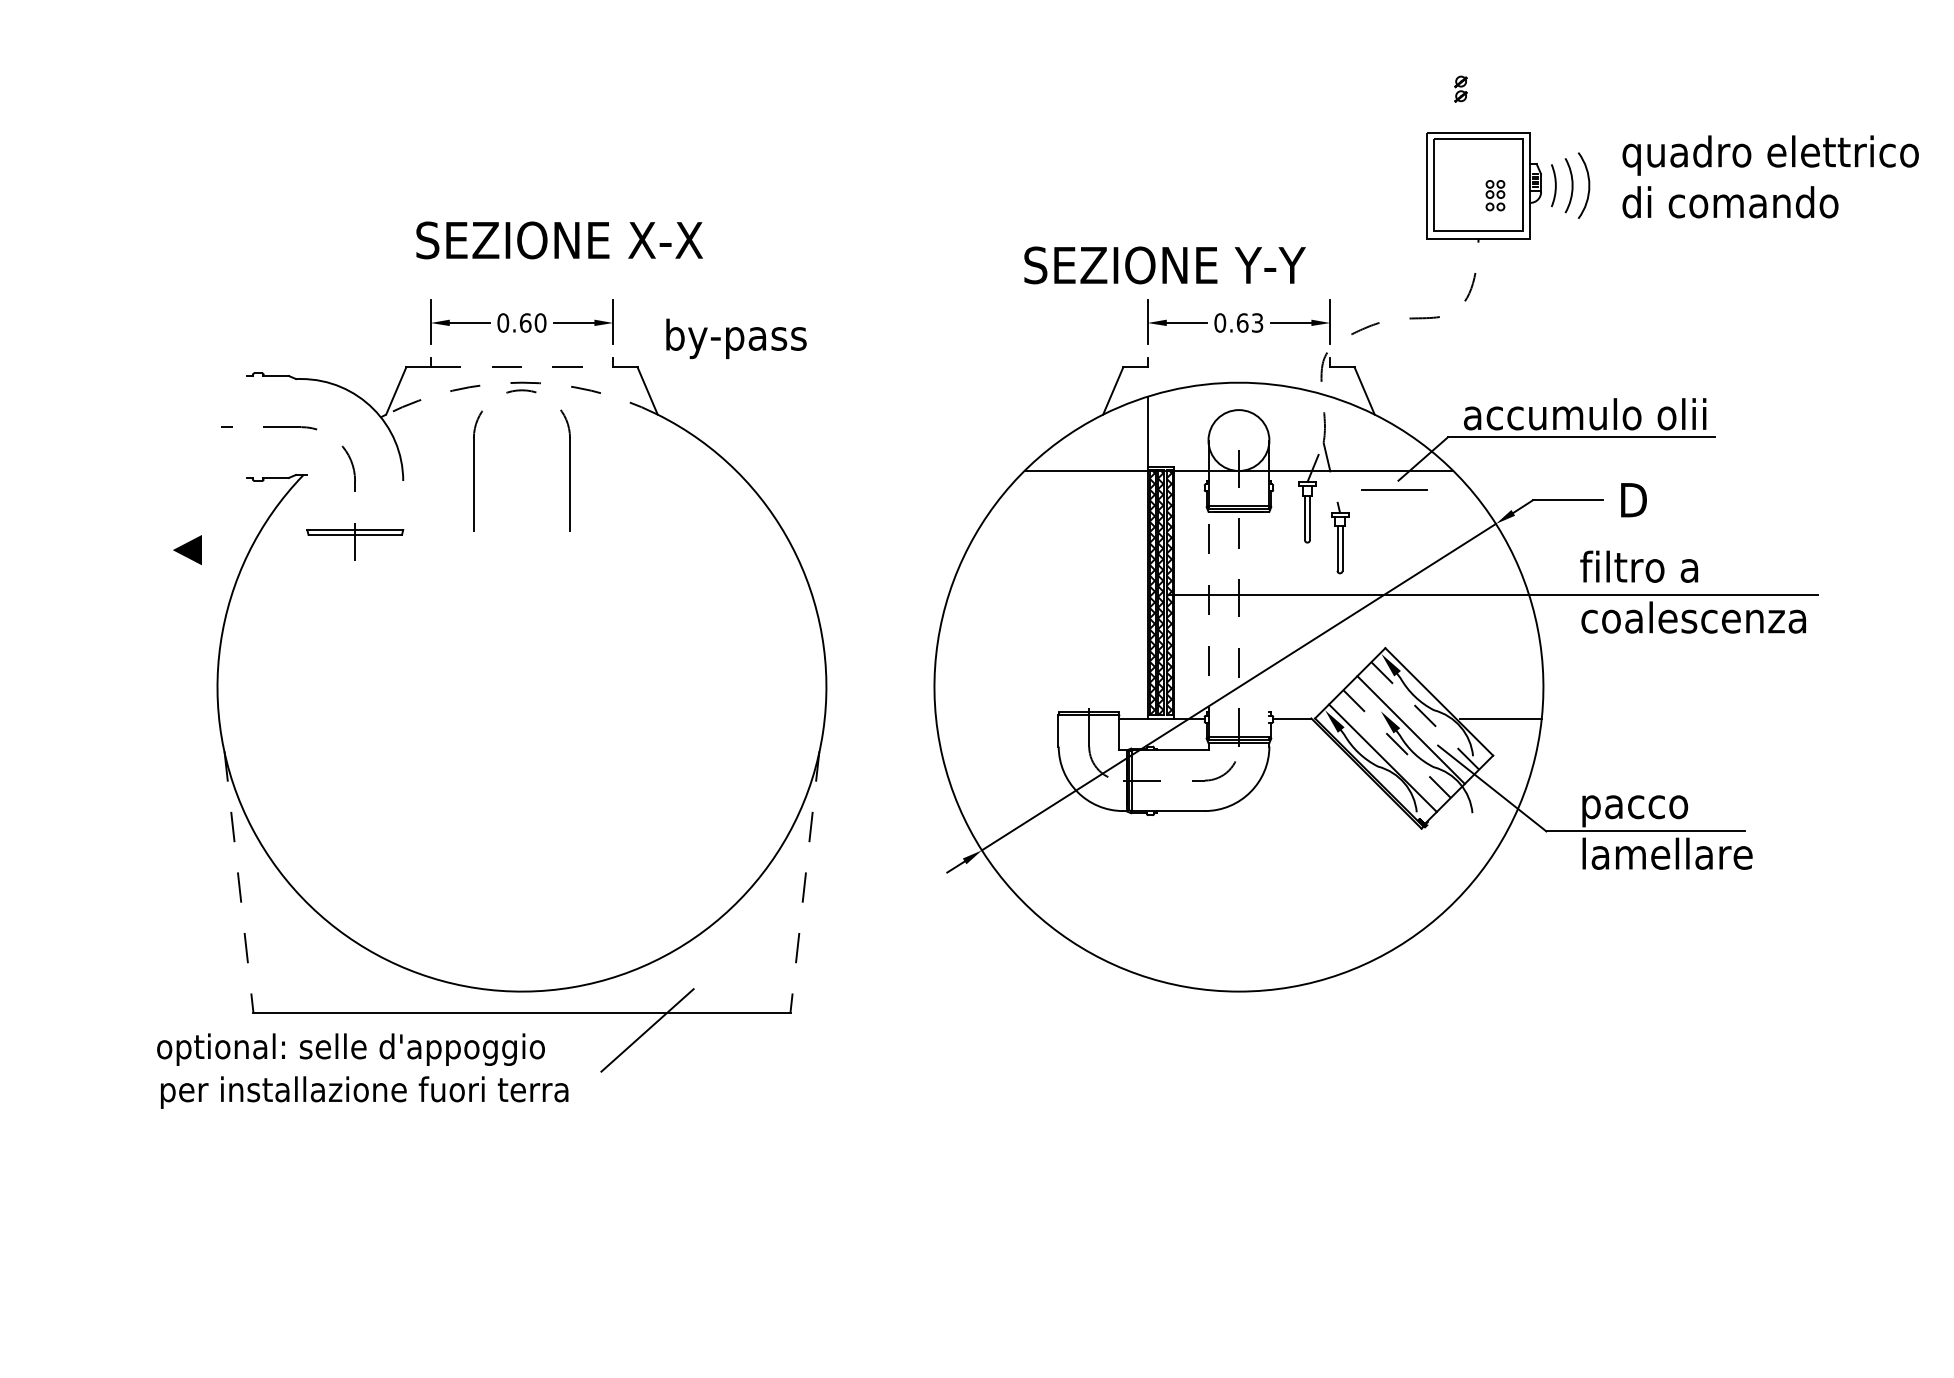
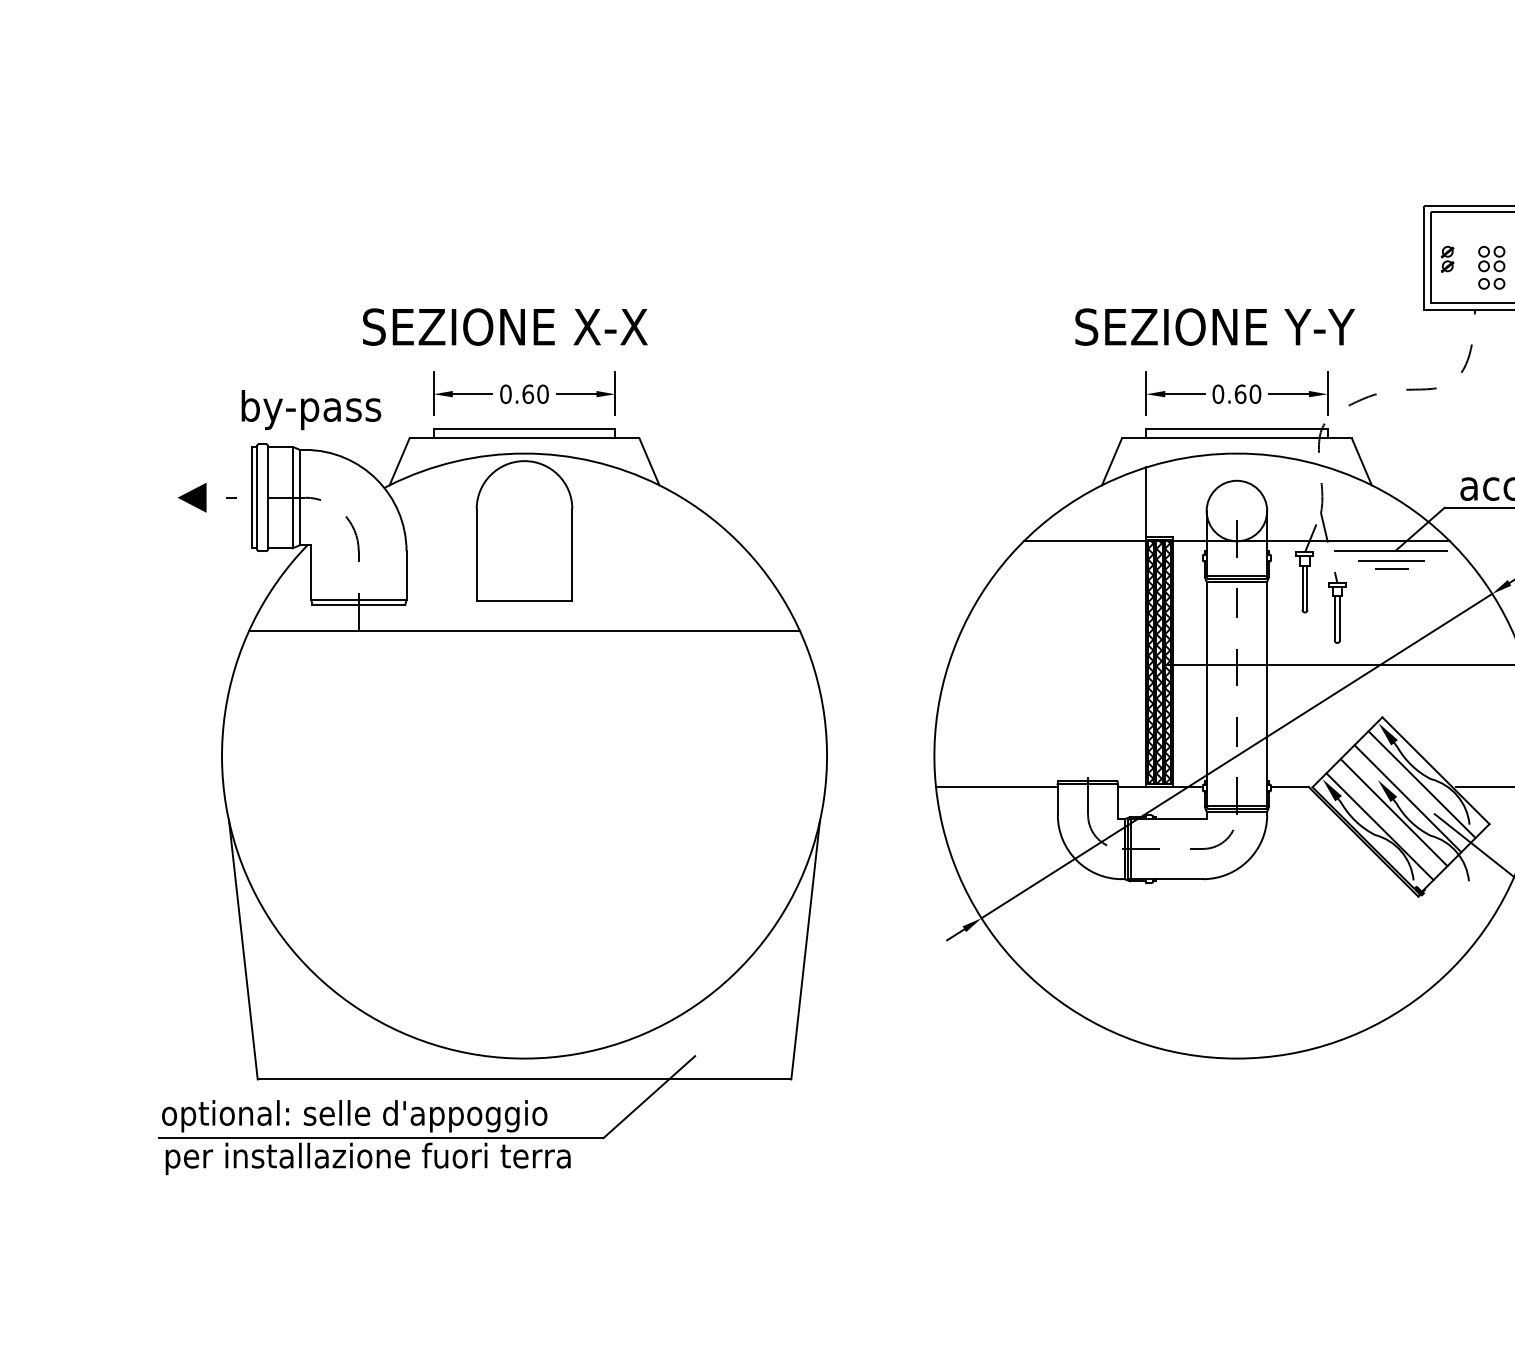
part: (1460, 88) -> (1447, 258), moved
part: (1495, 195) -> (1491, 267), size x1.43
text: (559, 240) -> (505, 327), moved
text: (1164, 265) -> (1214, 327), moved
text: (1257, 322) -> (1255, 393), 0.63 -> 0.60
text: (736, 338) -> (311, 409), moved
line: (521, 358) -> (524, 429), added
line: (1238, 358) -> (1236, 429), added
line: (522, 367) -> (525, 438), dashed -> solid
line: (1238, 367) -> (1236, 438), added
arc: (521, 382) -> (524, 453), dashed -> solid
arc: (521, 390) -> (524, 461), dashed -> solid
line: (247, 426) -> (251, 497), added
line: (252, 426) -> (256, 497), added
line: (263, 426) -> (267, 497), added
line: (288, 426) -> (292, 497), added
line: (296, 426) -> (300, 497), added
line: (1393, 480) -> (1390, 550), added
line: (1395, 498) -> (1392, 568), added
line: (307, 502) -> (311, 572), added
line: (403, 505) -> (406, 575), added
line: (522, 530) -> (525, 600), added
line: (187, 550) -> (192, 498), moved
line: (521, 561) -> (524, 631), added
line: (1208, 624) -> (1206, 693), dashed -> solid
line: (1269, 624) -> (1267, 693), added
line: (1425, 716) -> (1422, 785), dashed -> solid
line: (997, 718) -> (997, 787), added
line: (1397, 744) -> (1394, 813), dashed -> solid
line: (239, 882) -> (243, 950), dashed -> solid
line: (804, 882) -> (805, 950), dashed -> solid
line: (377, 1071) -> (380, 1137), added

